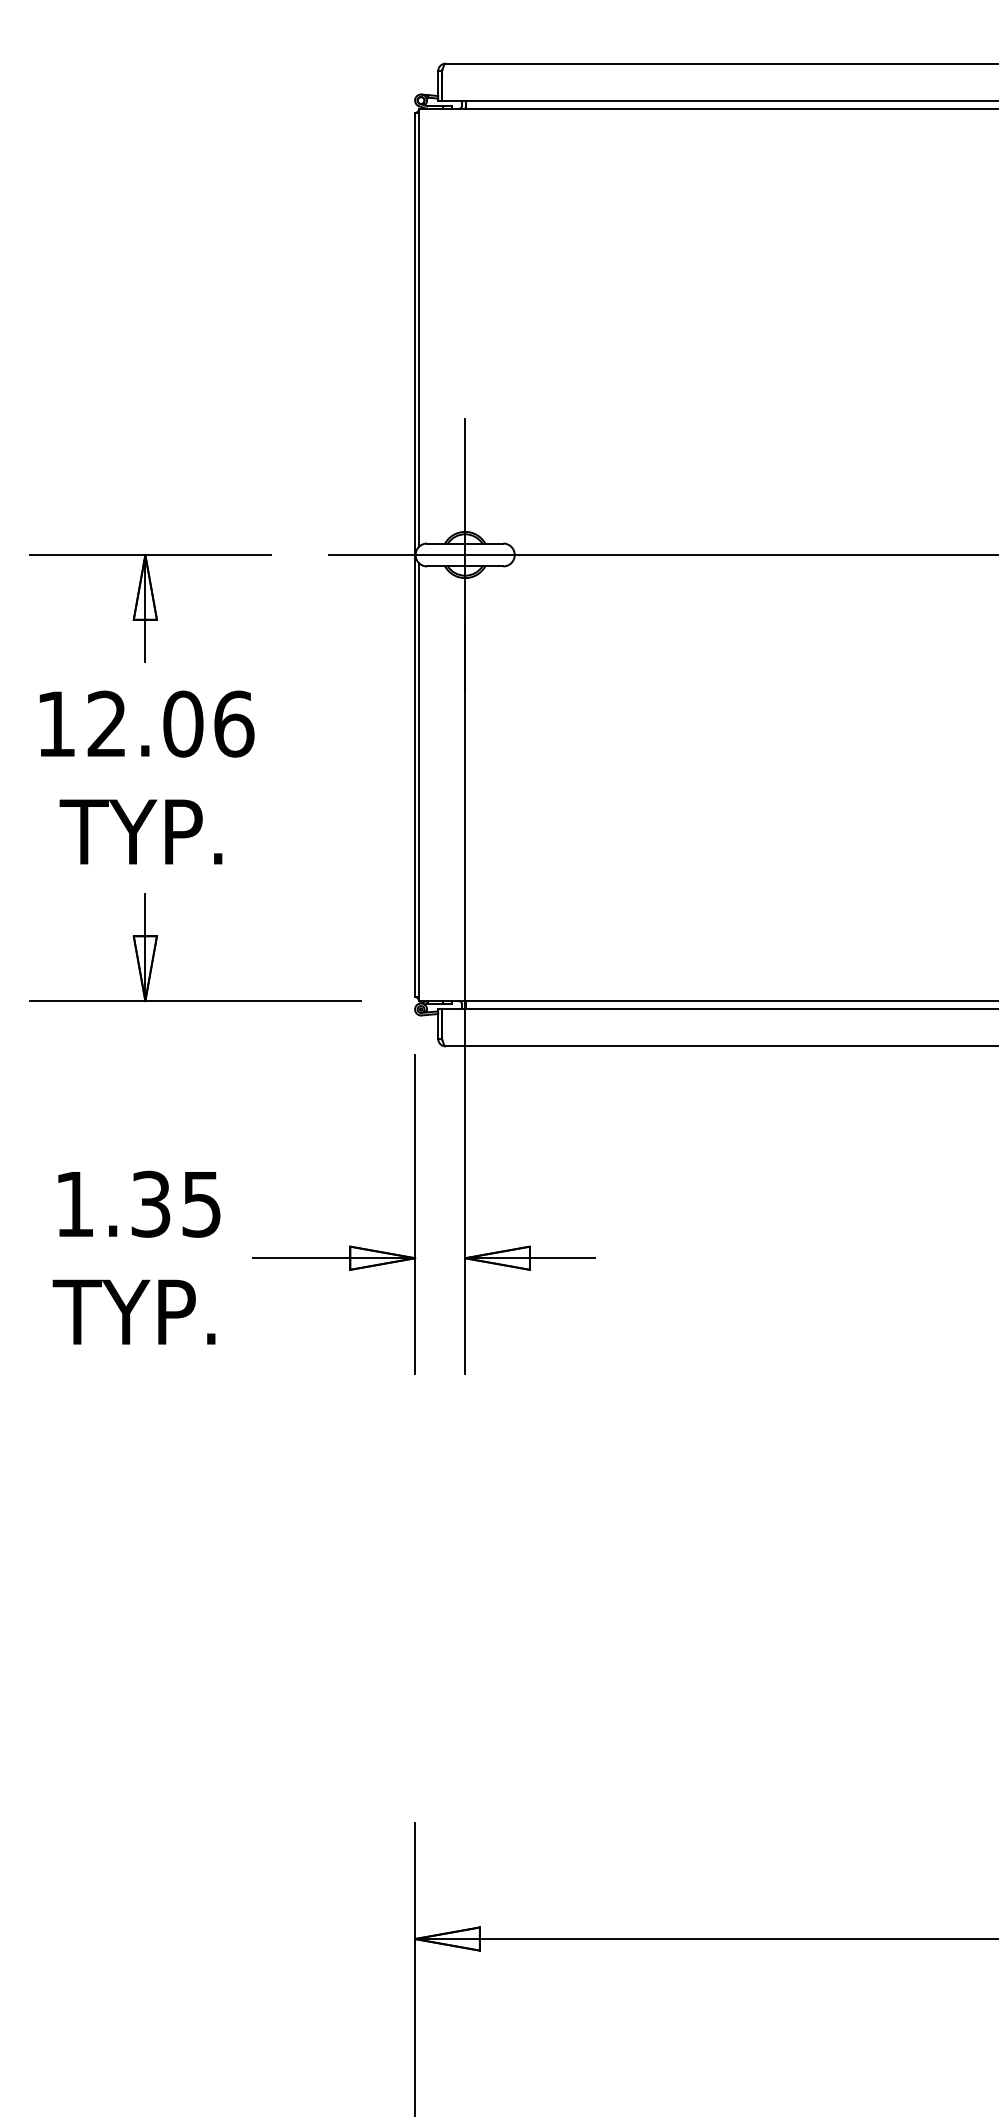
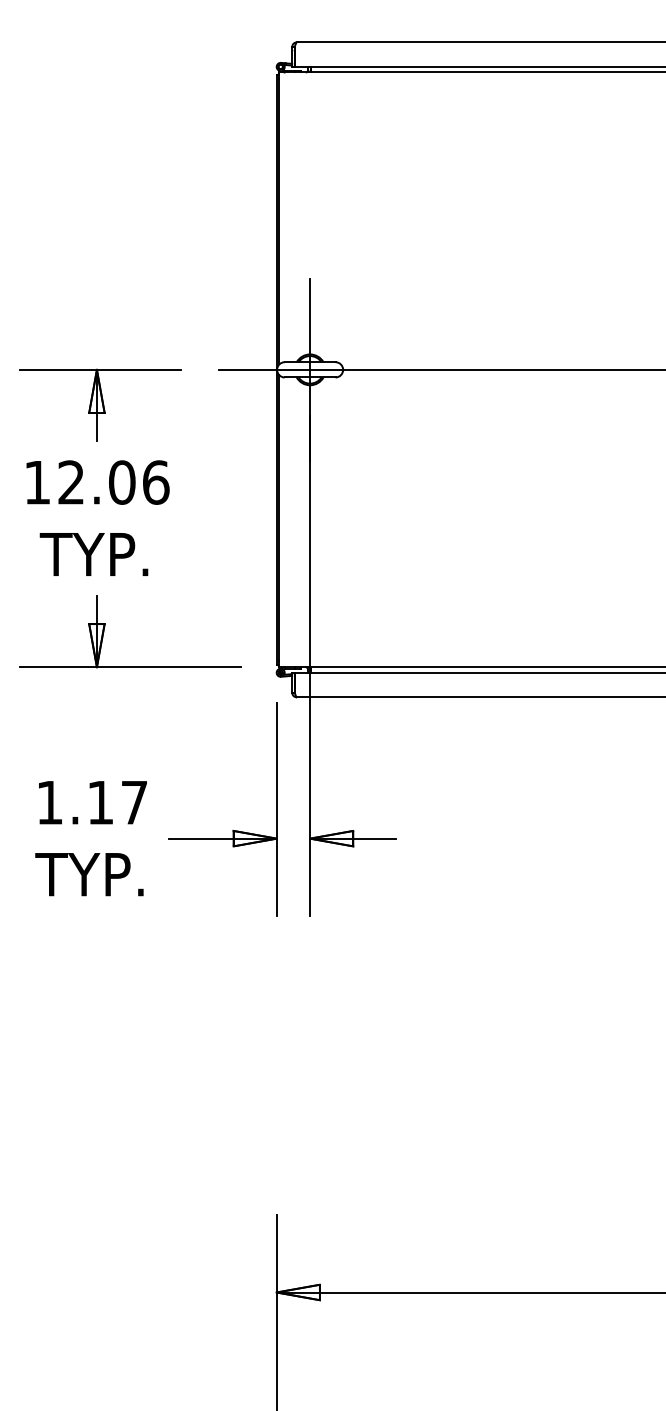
text: (176, 1204) -> (117, 802), 1.35 -> 1.17

